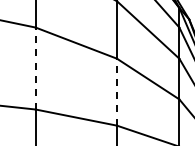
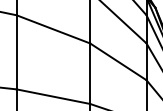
line: (35, 68) -> (16, 52), dashed -> solid
line: (117, 91) -> (90, 73), dashed -> solid

